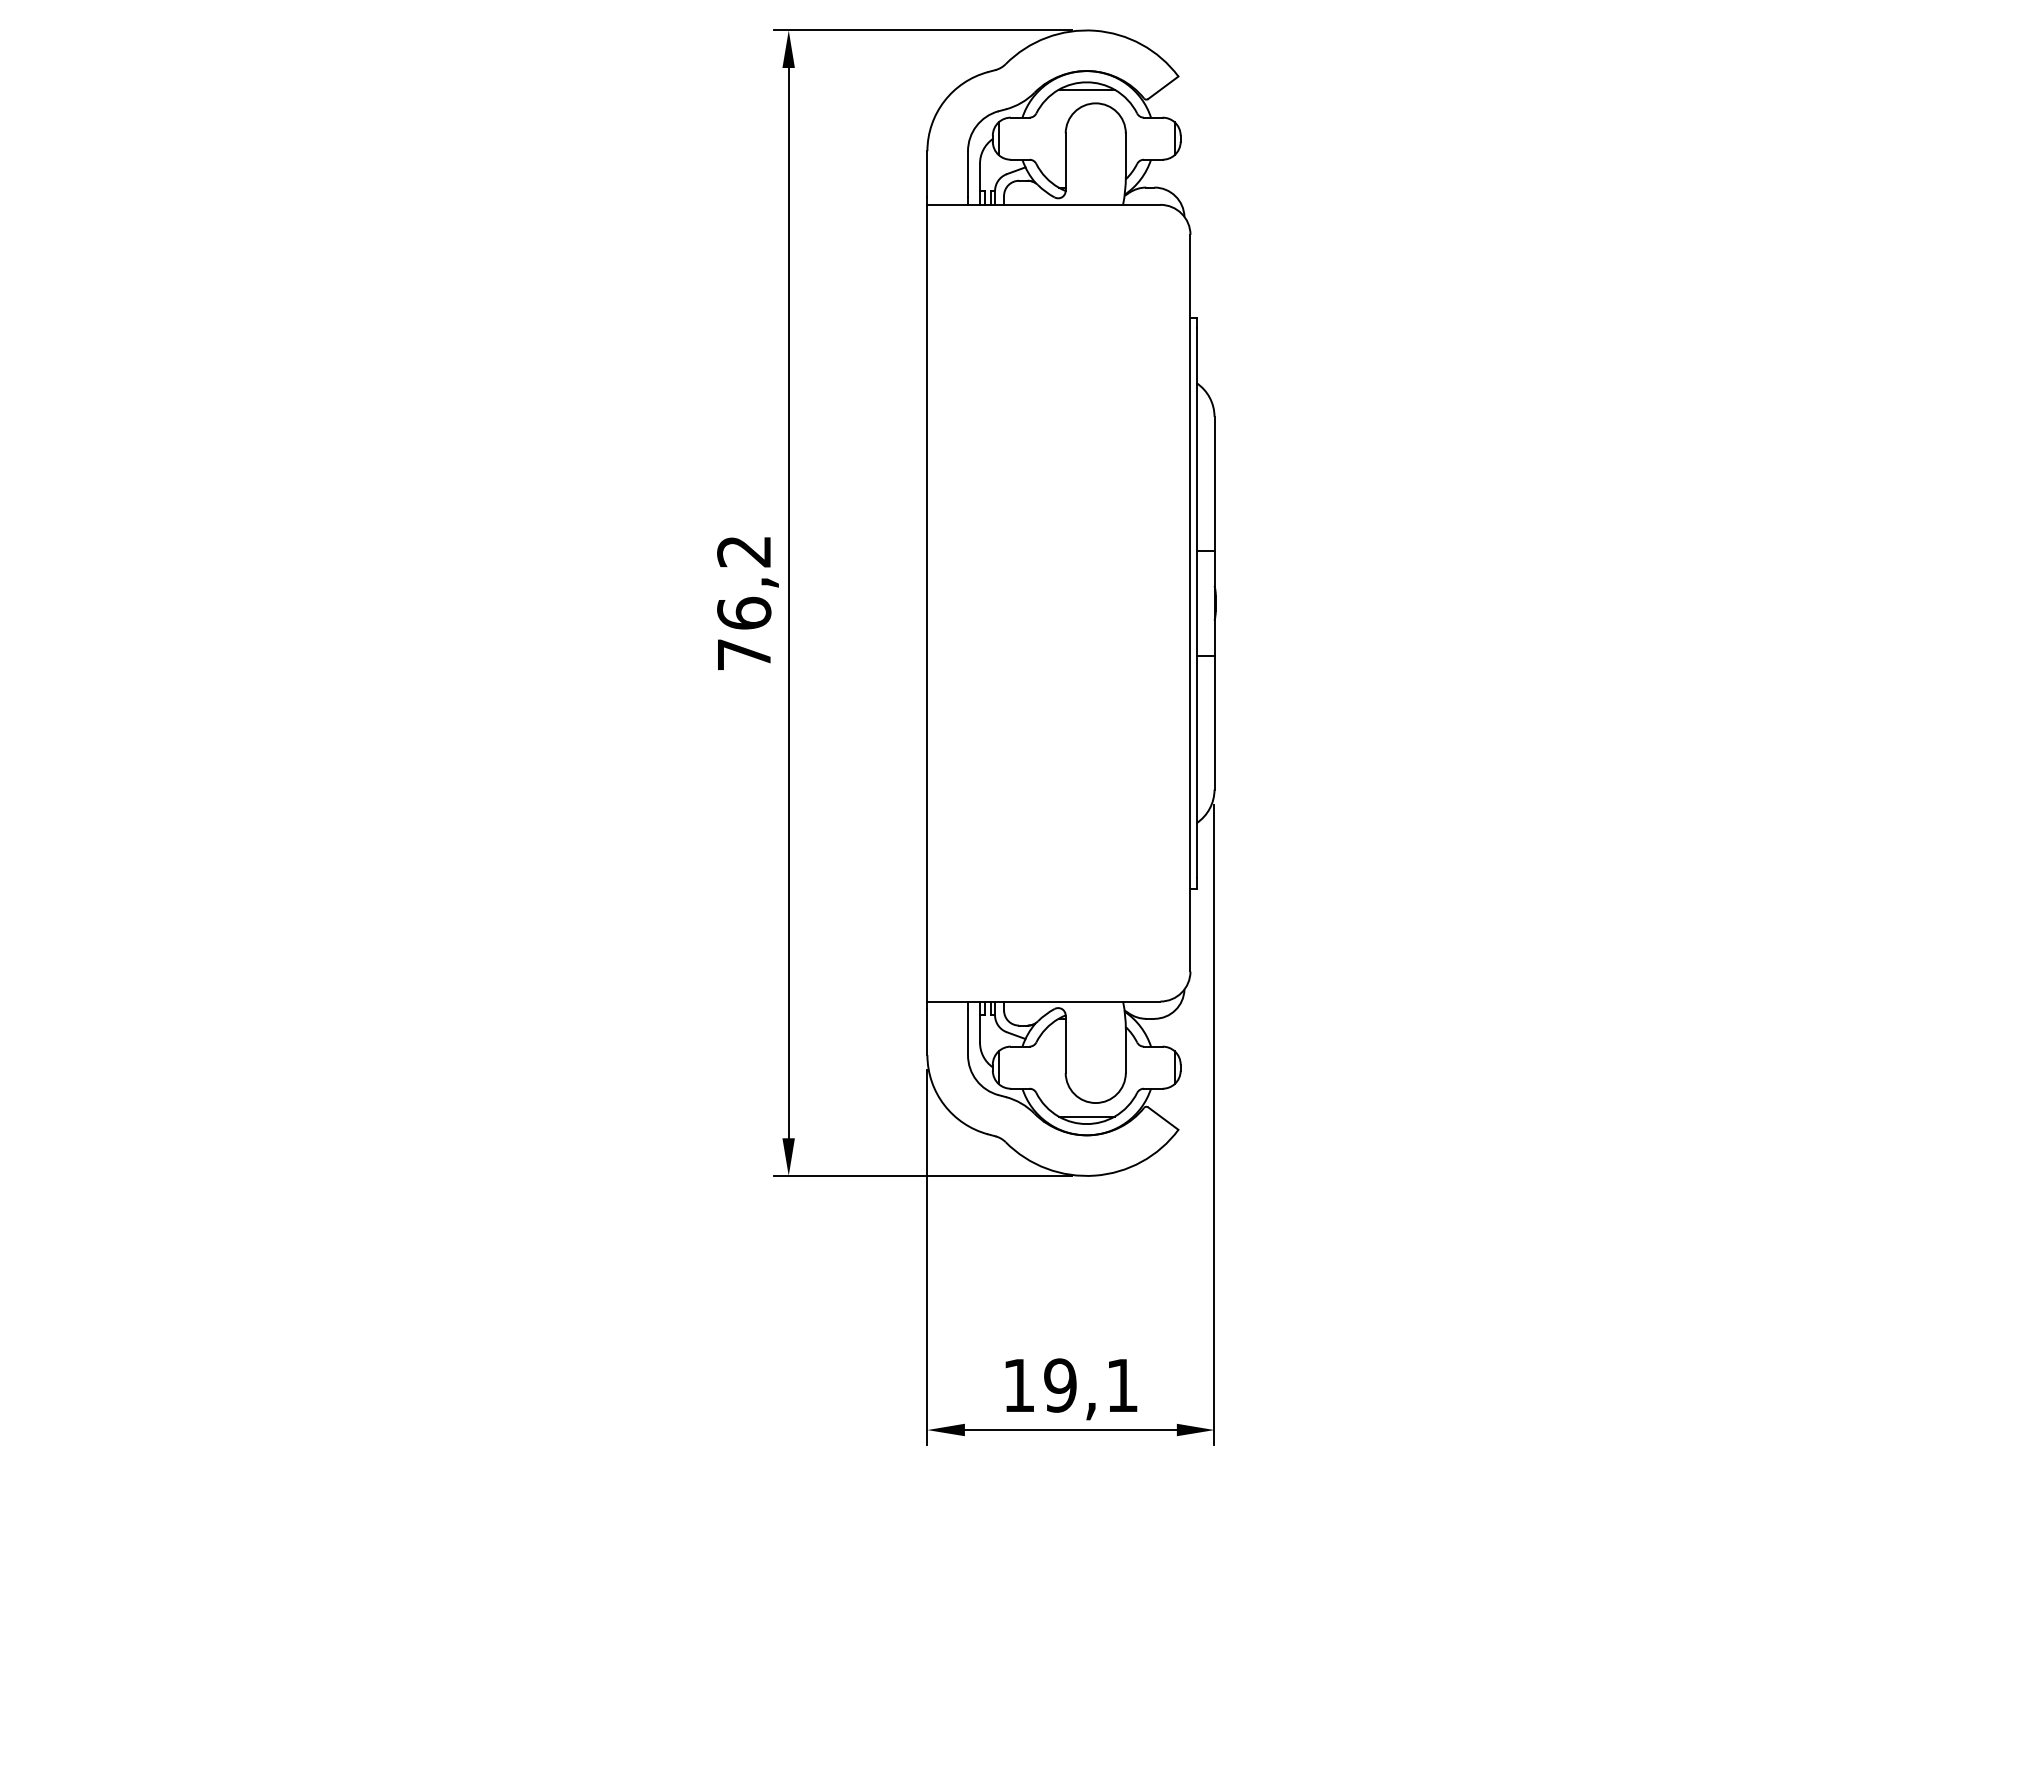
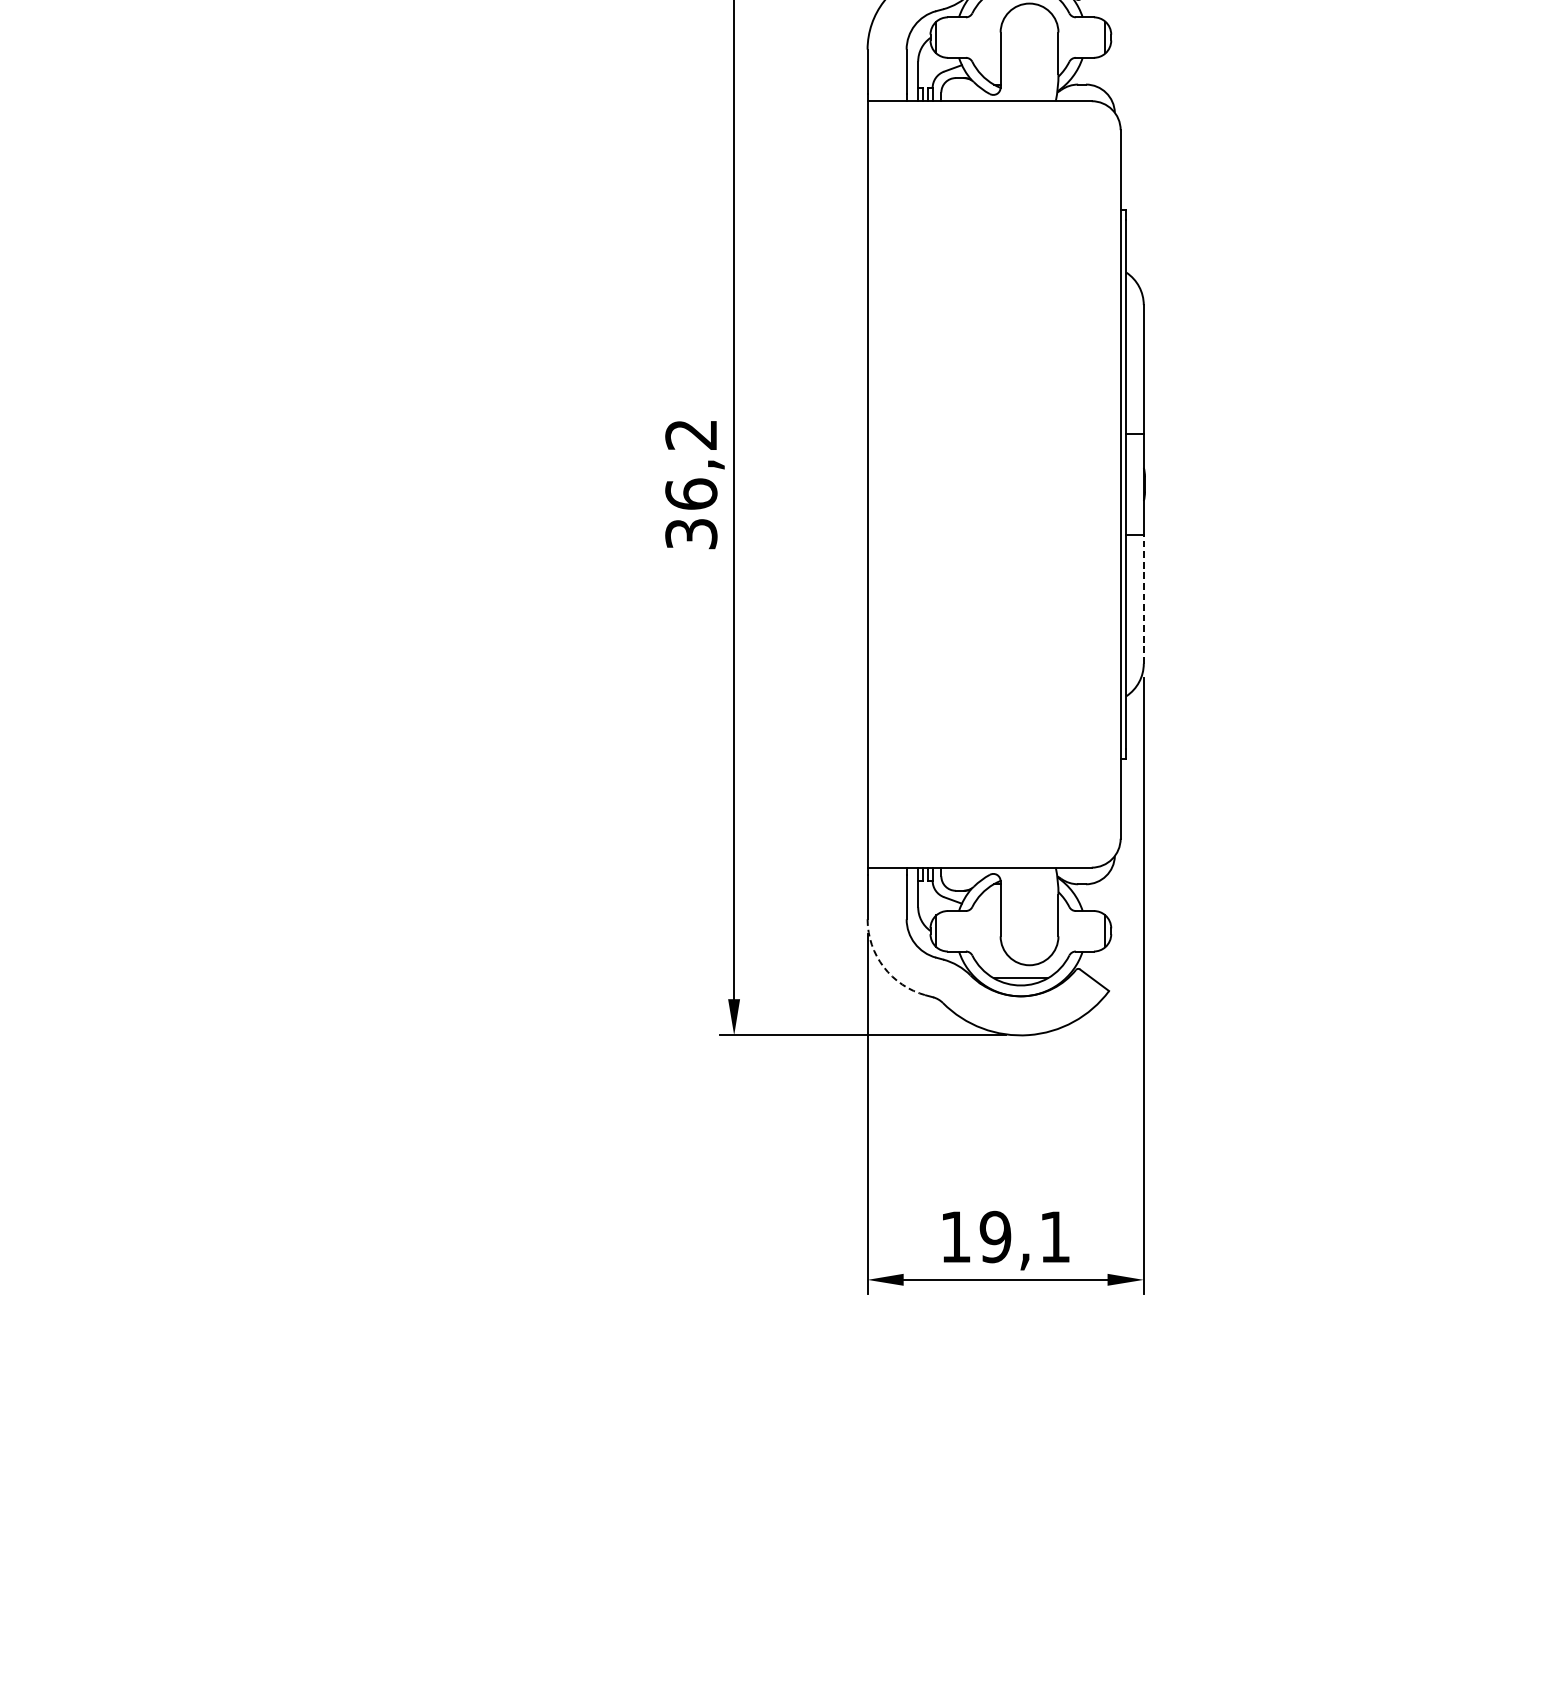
text: (744, 654) -> (691, 533), 76,2 -> 36,2
line: (1214, 722) -> (1143, 599), solid -> dashed
arc: (944, 1105) -> (884, 967), solid -> dashed

